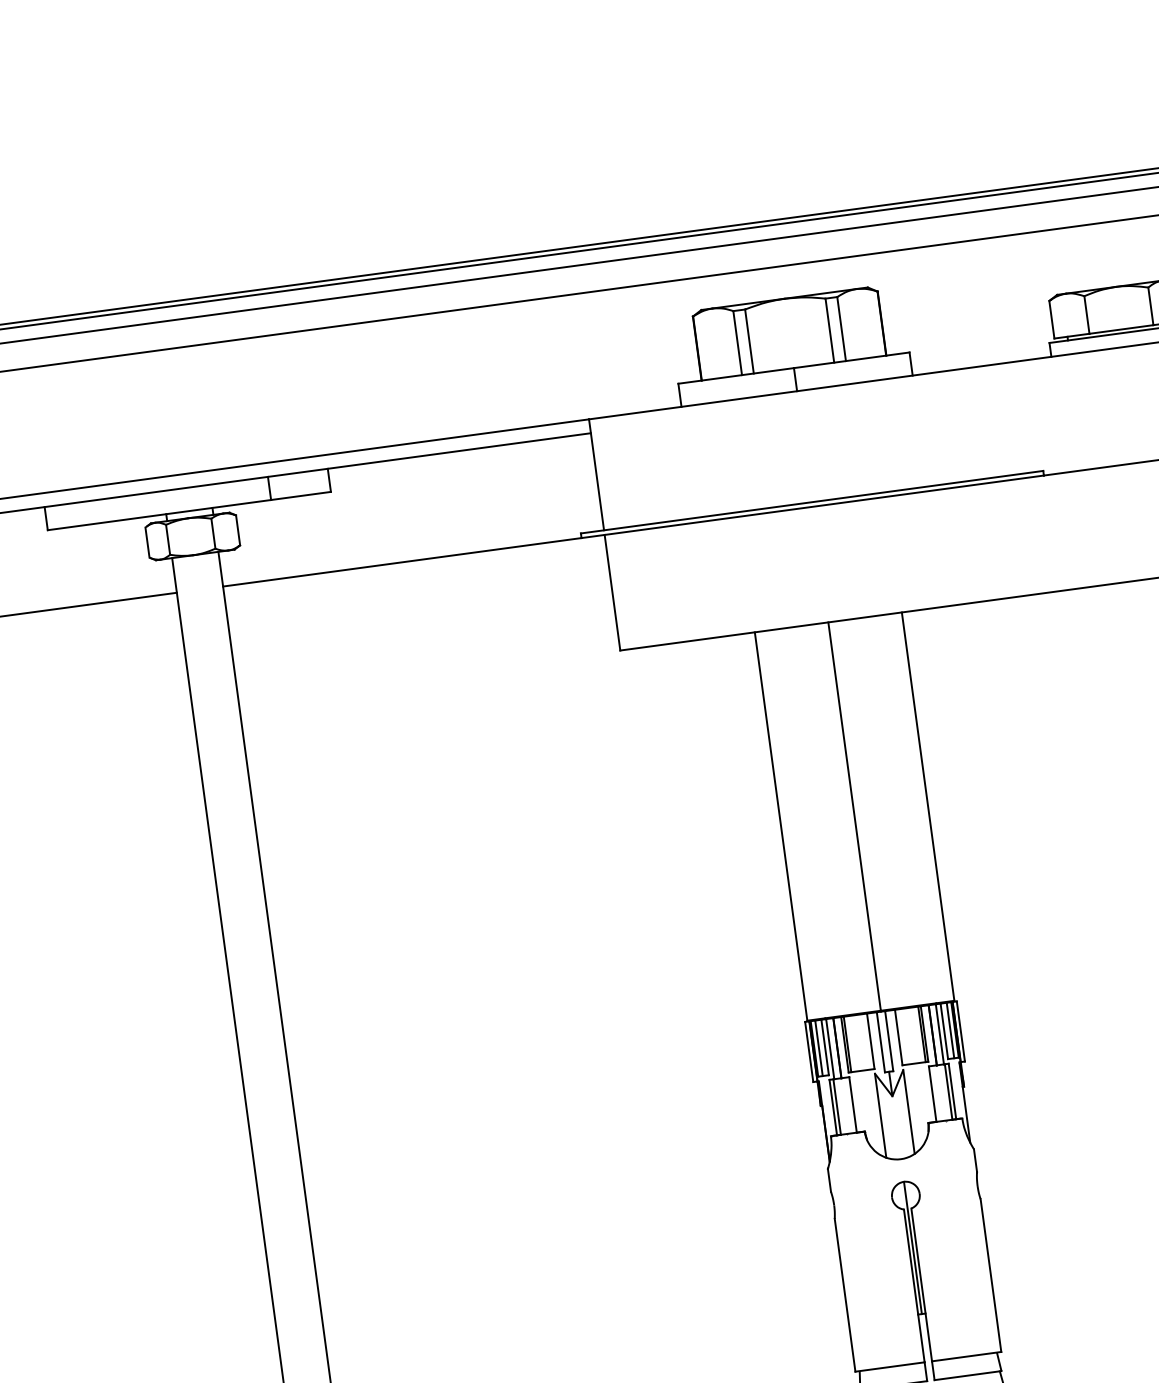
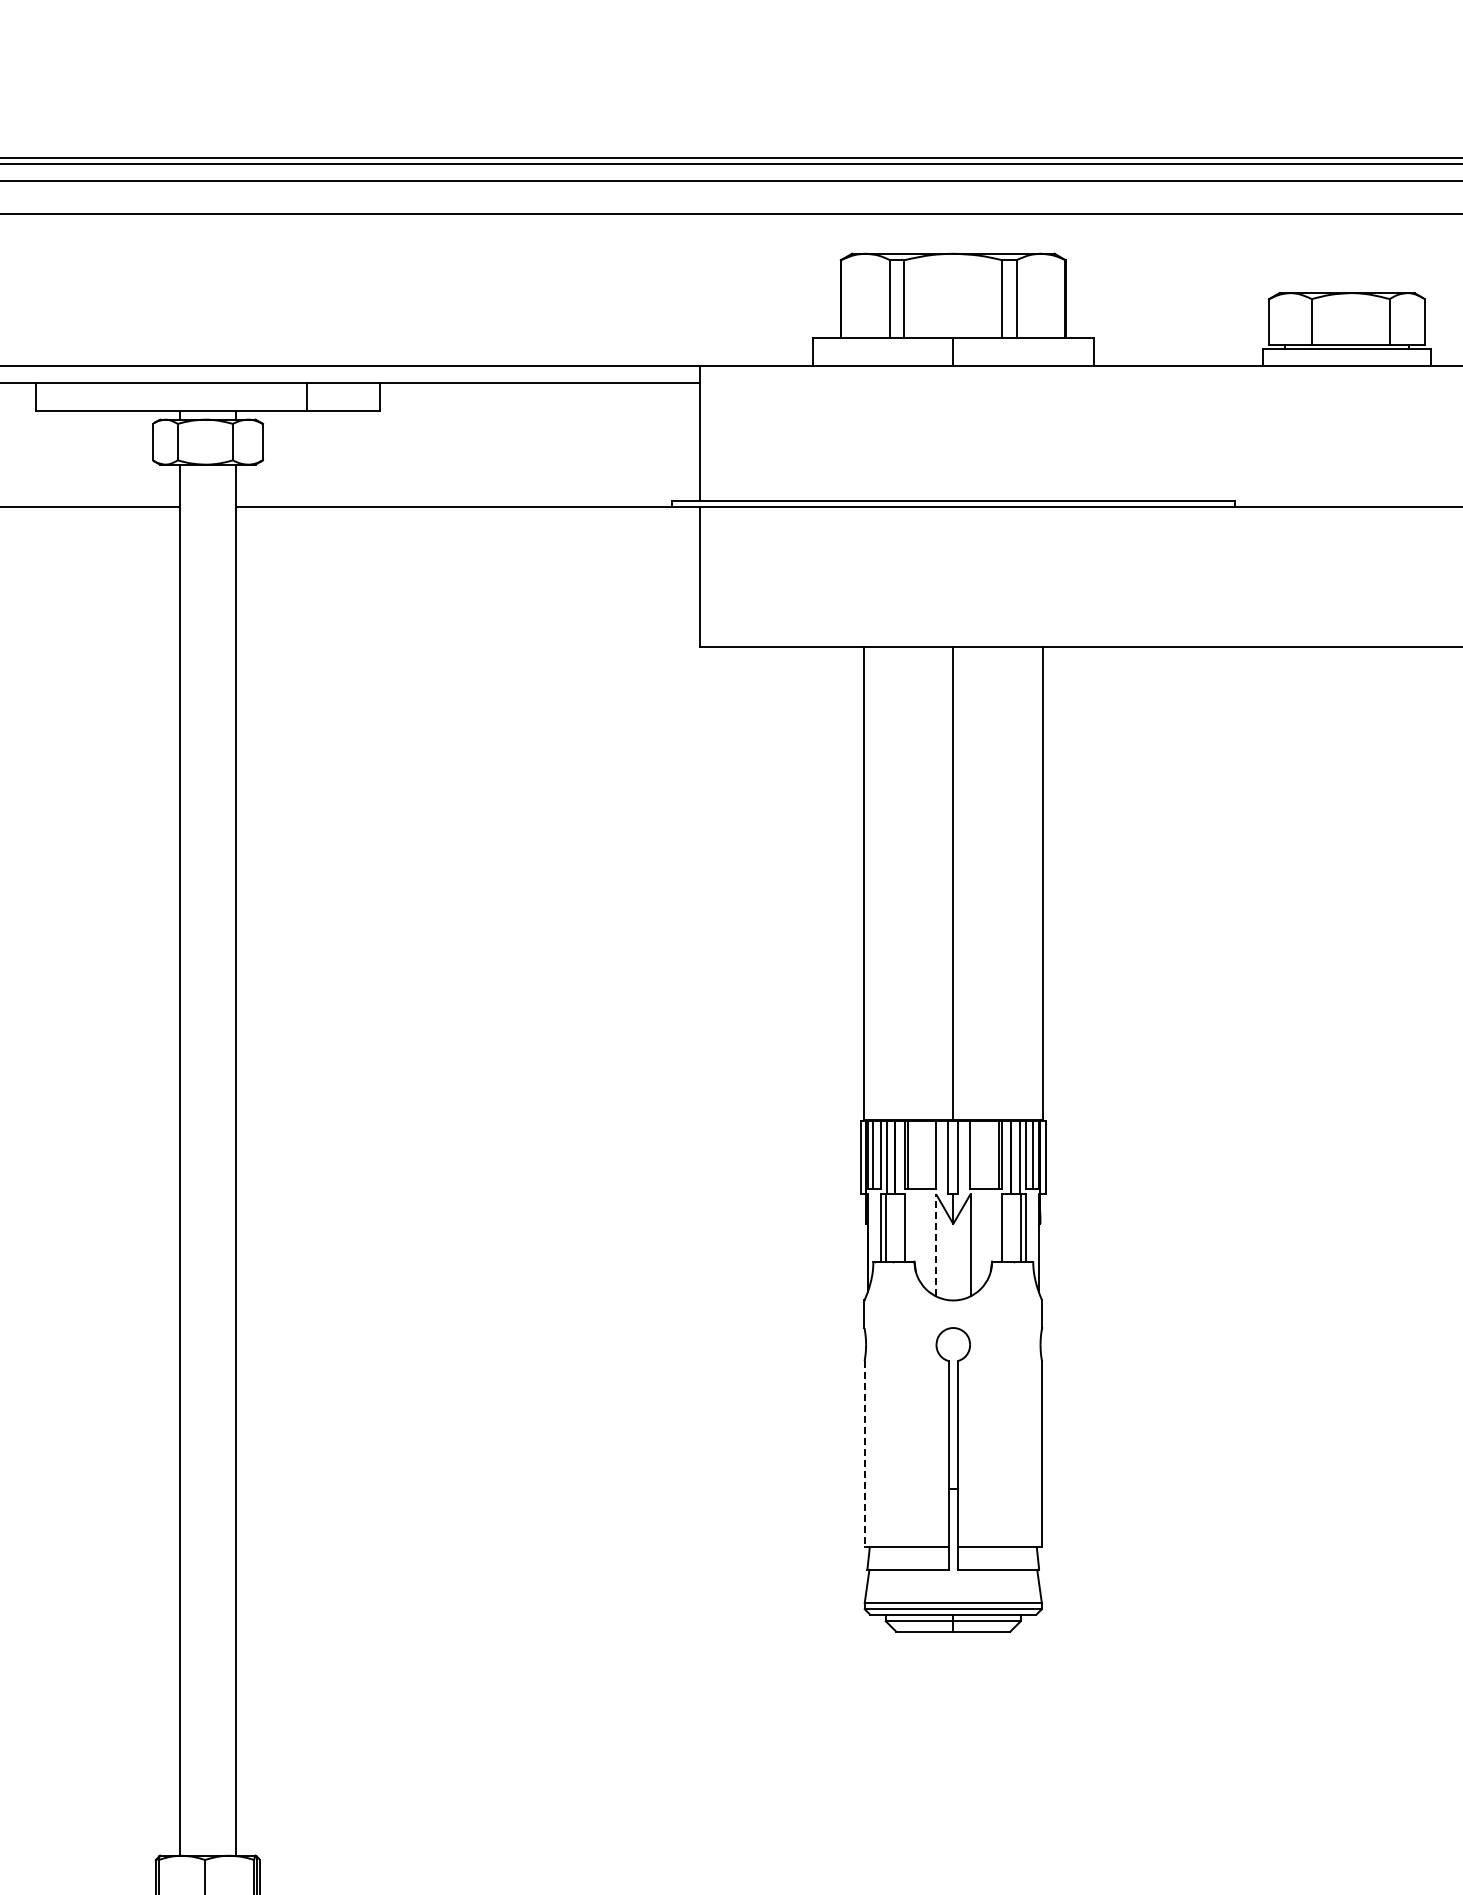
line: (880, 1115) -> (936, 1244), solid -> dashed
line: (913, 1247) -> (953, 1408), removed
line: (845, 1295) -> (864, 1454), solid -> dashed

